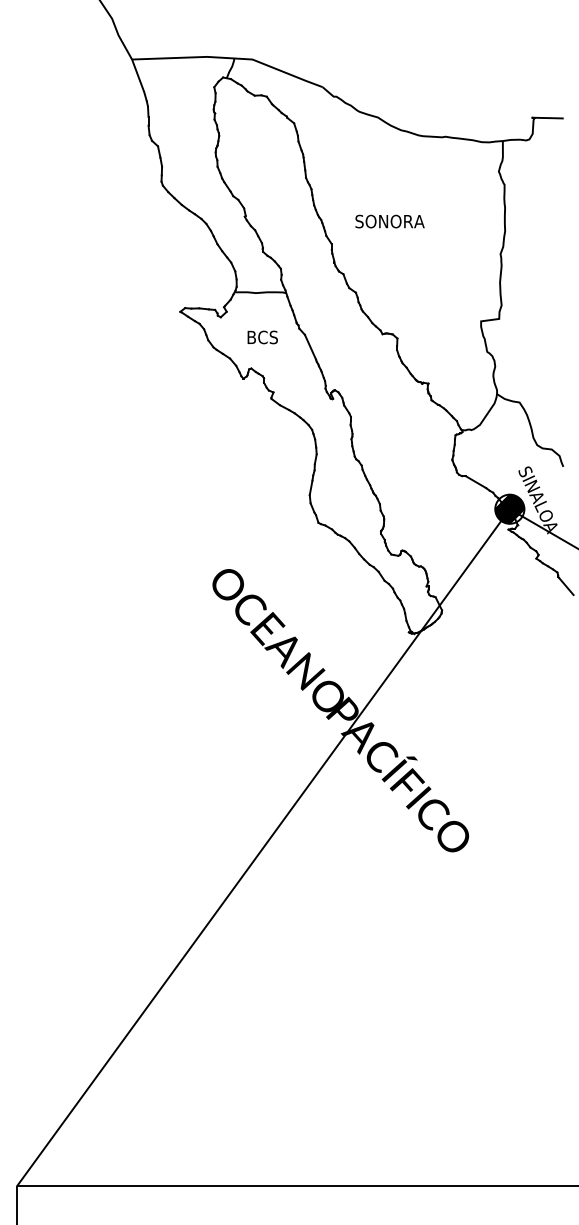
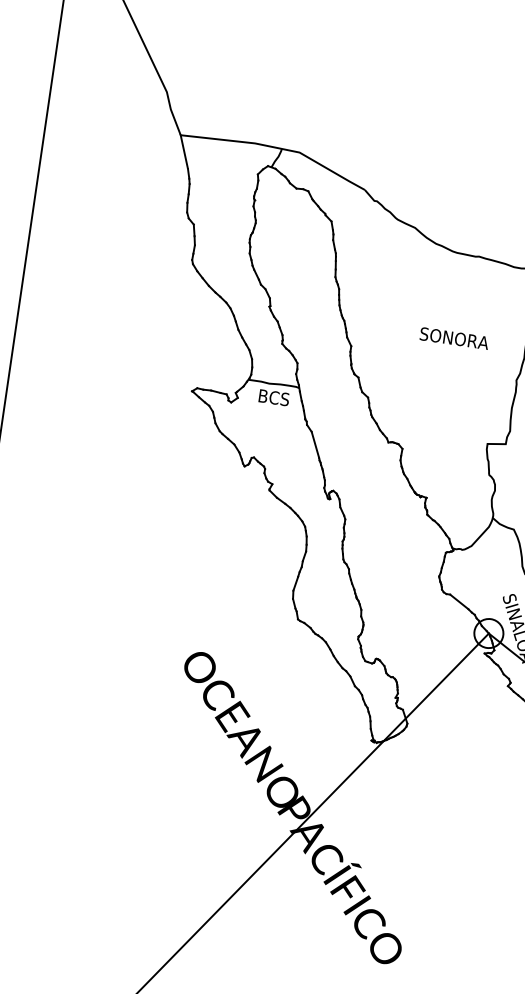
text: (389, 221) -> (453, 338), moved
text: (262, 337) -> (273, 397), moved
hatch: (509, 508) -> (488, 632), removed

